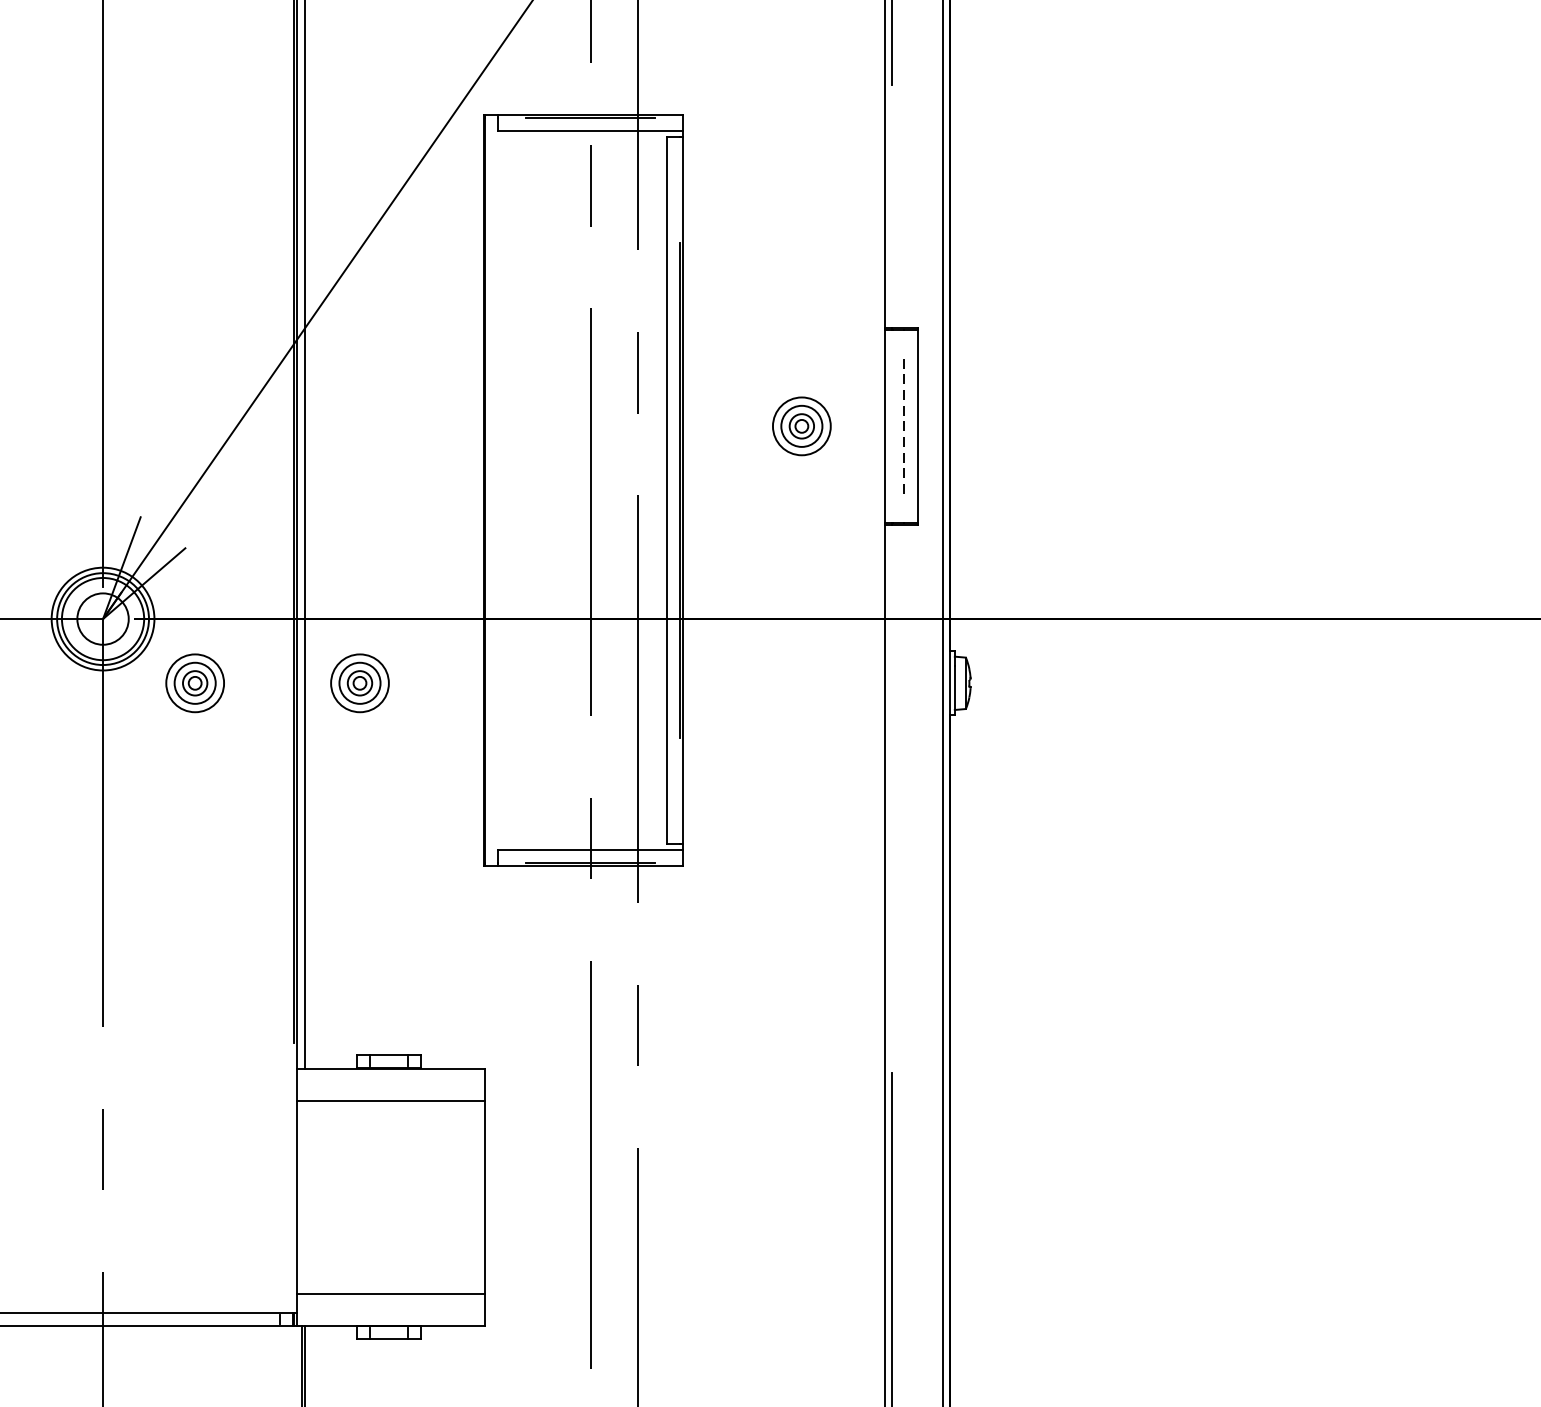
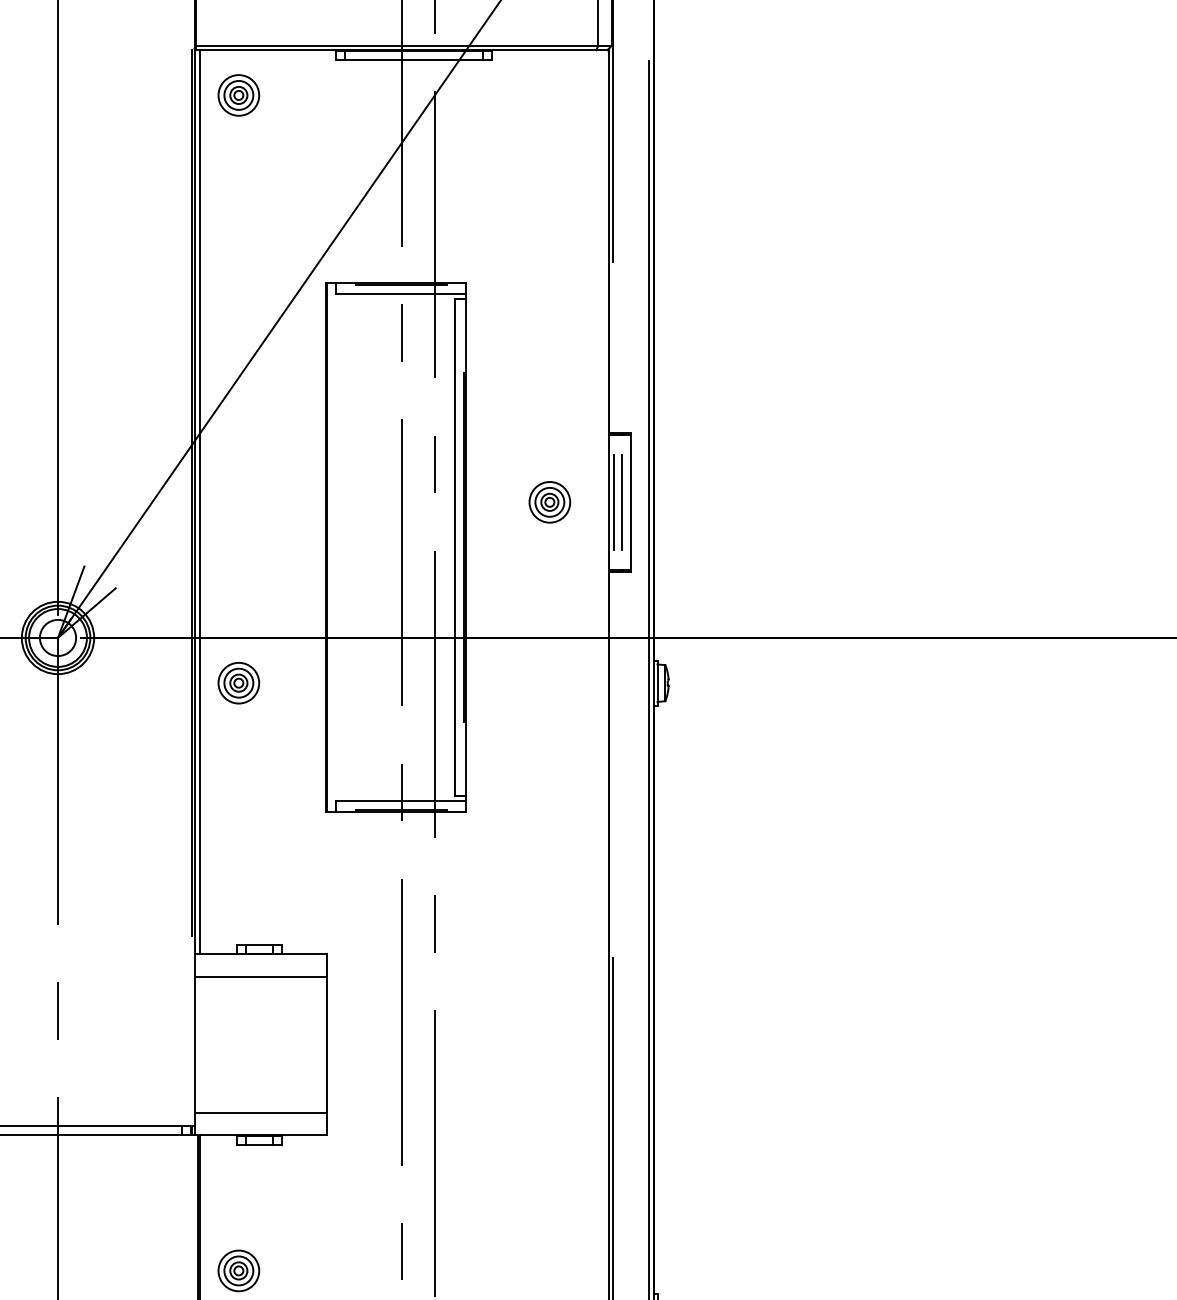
line: (893, 425) -> (614, 501), added
line: (903, 425) -> (621, 501), dashed -> solid
part: (194, 683) -> (122, 683), removed

